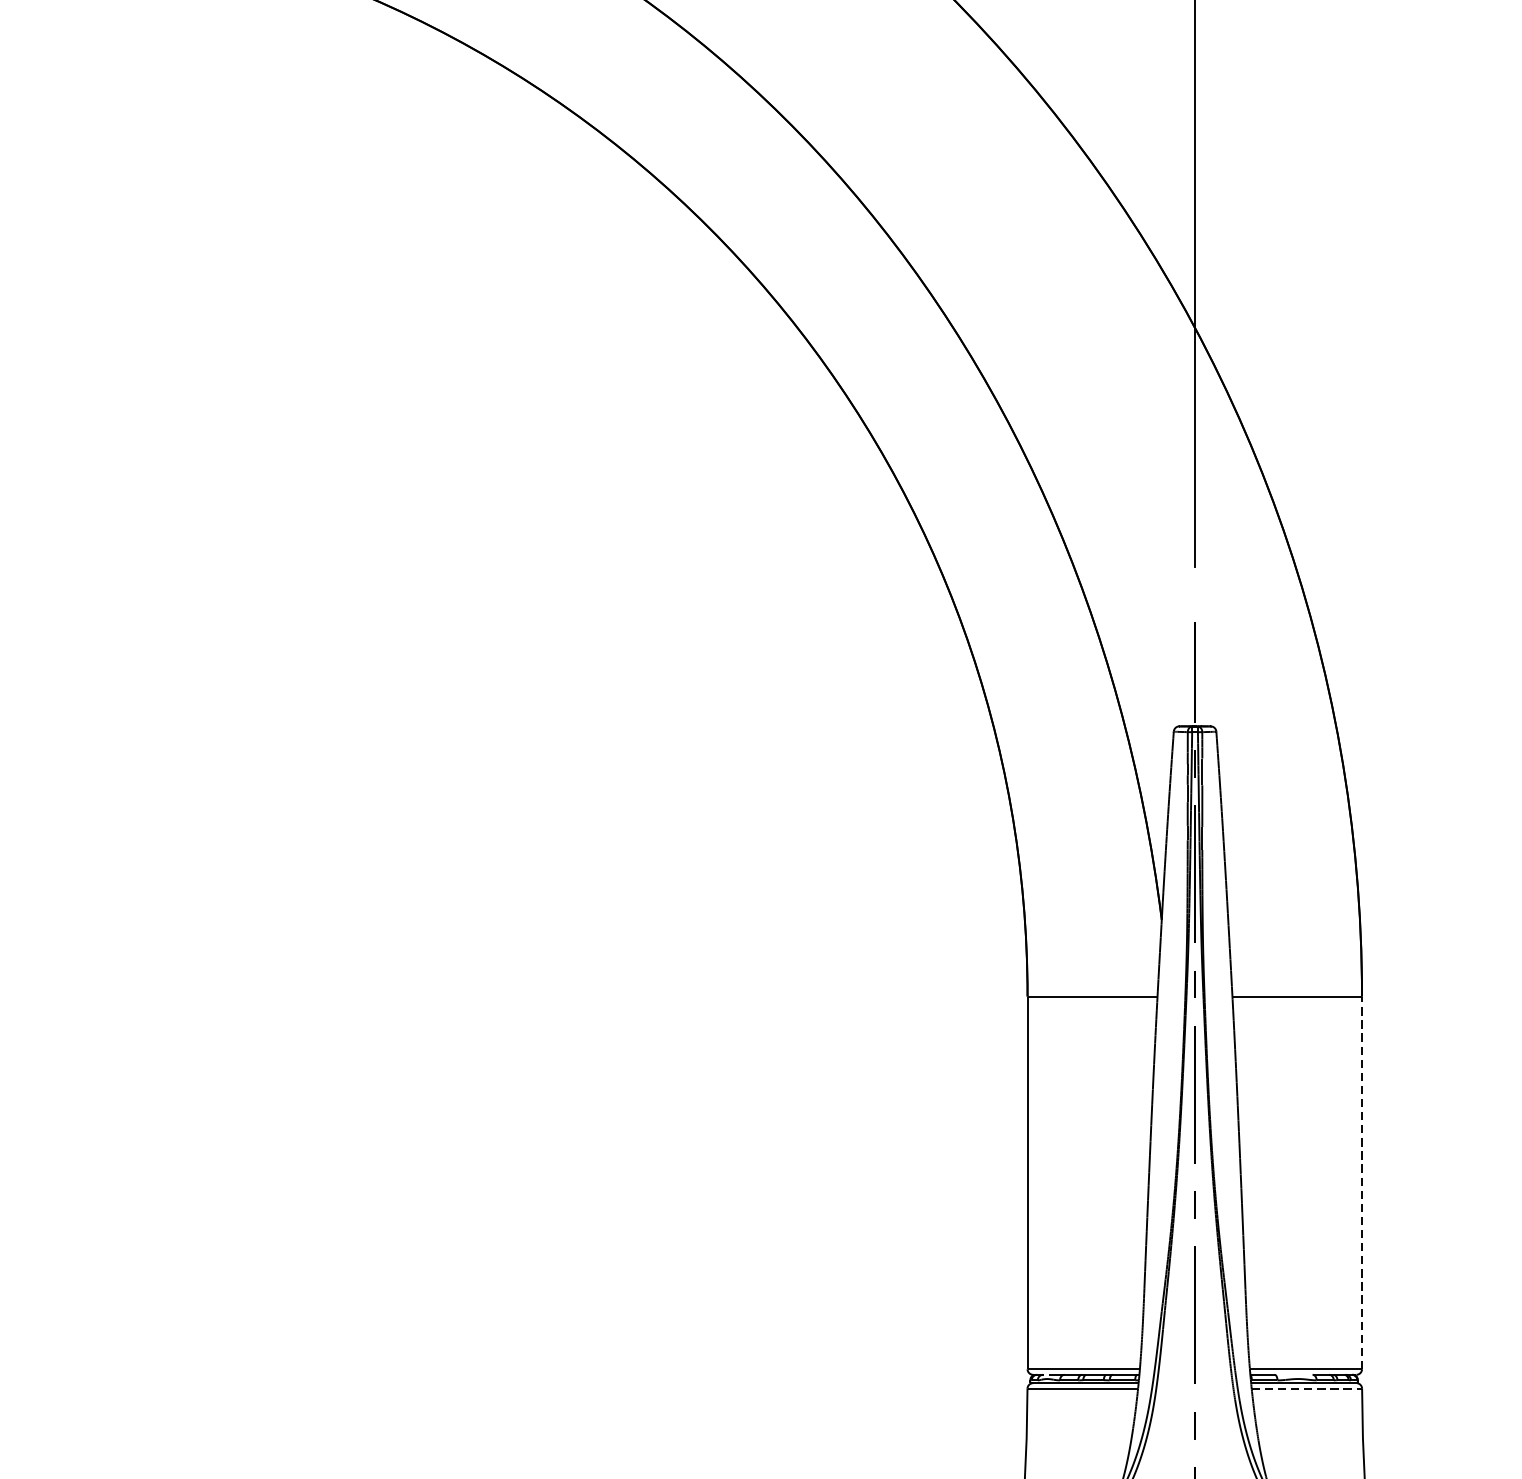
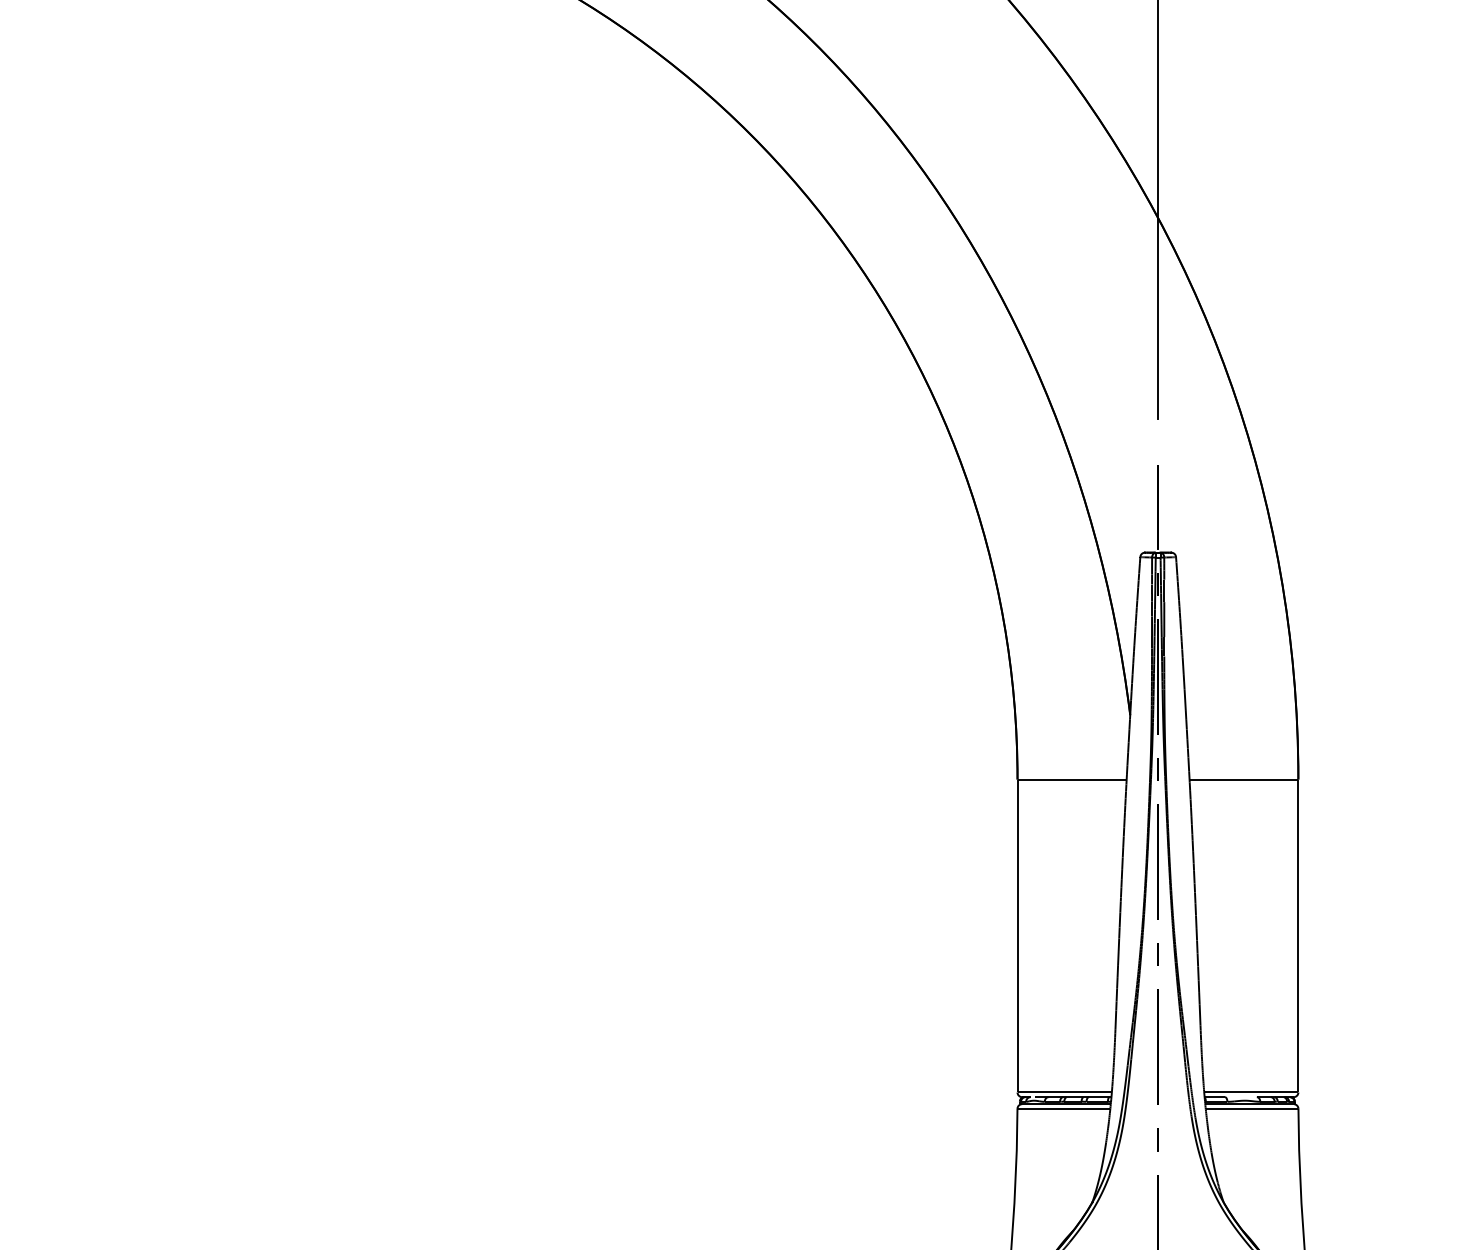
line: (1362, 1182) -> (1298, 935), dashed -> solid
line: (1307, 1388) -> (1252, 1108), dashed -> solid

